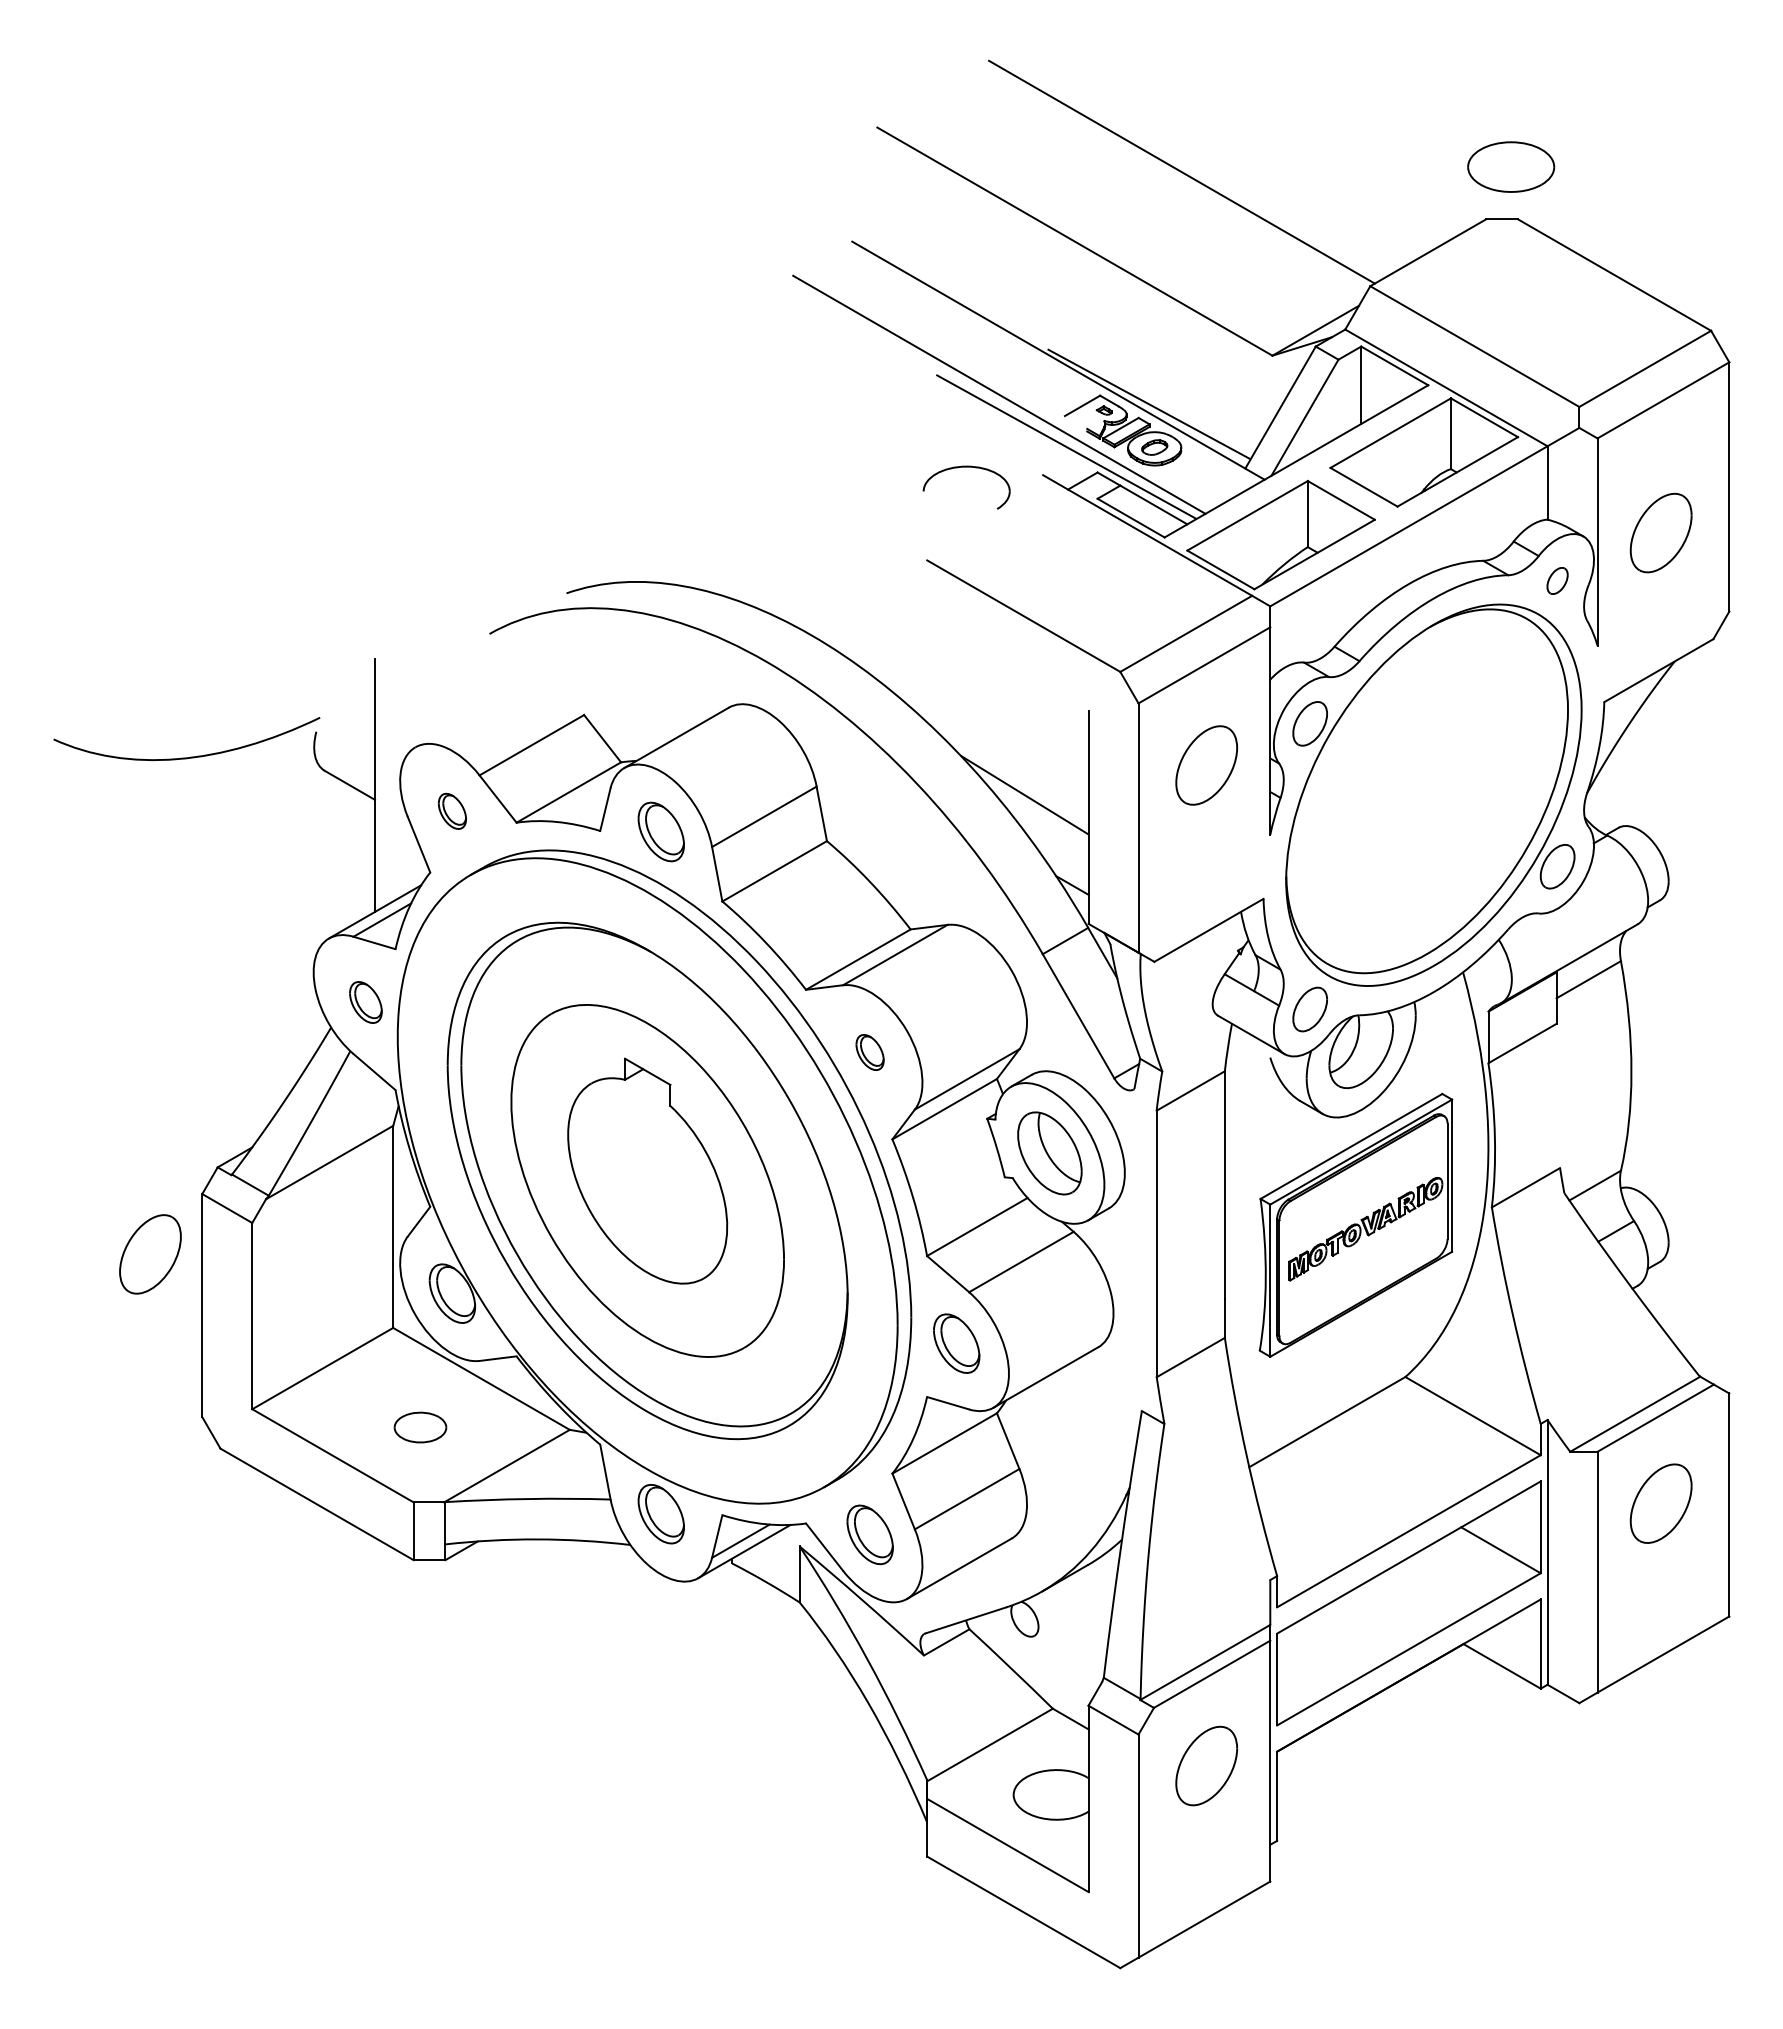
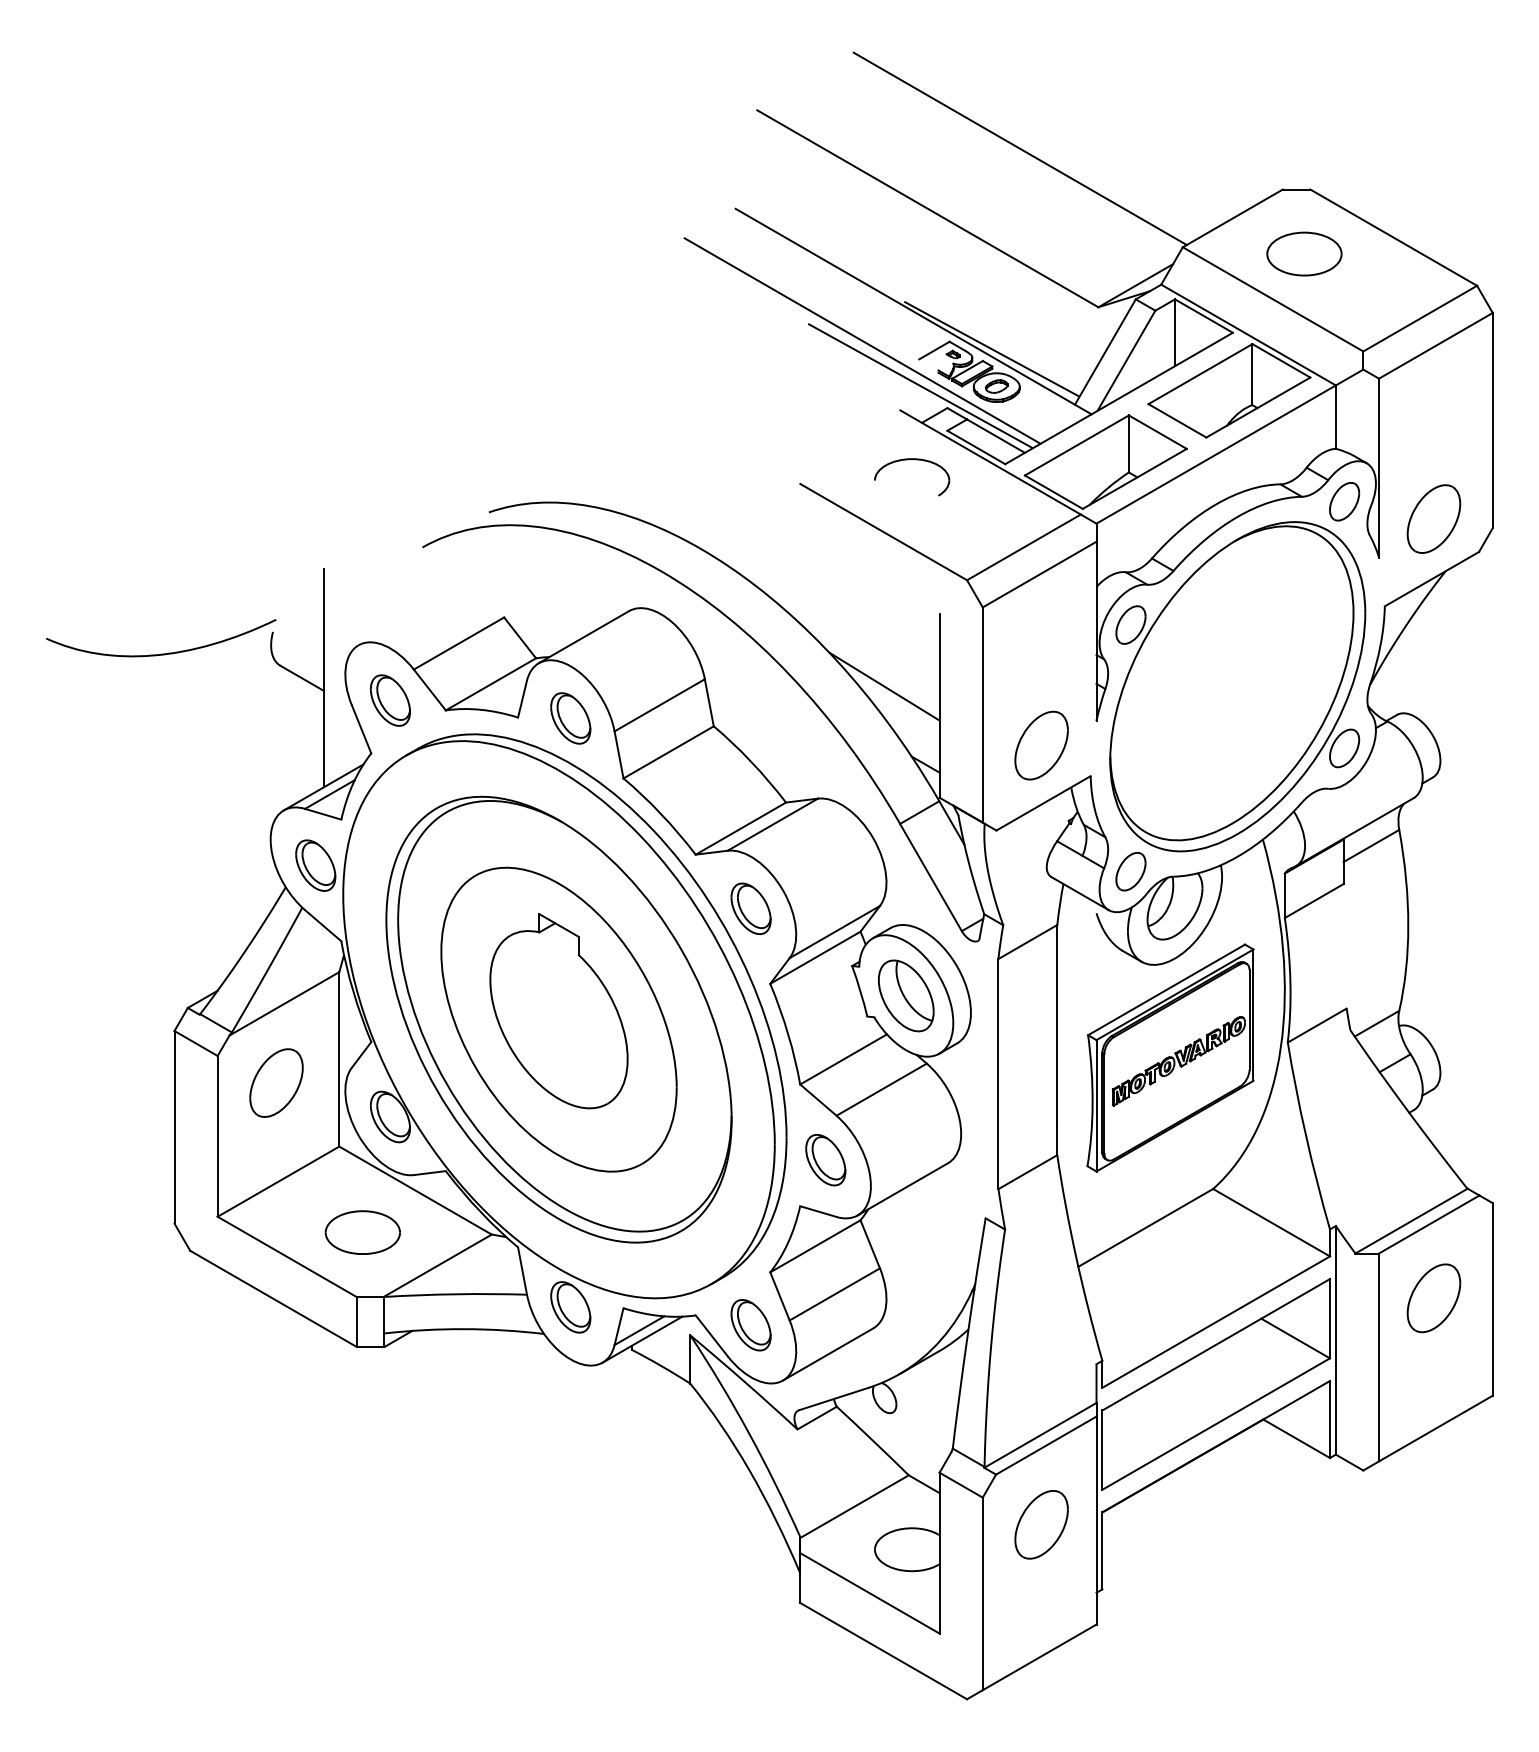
part: (1511, 166) -> (1304, 253), moved
part: (966, 467) -> (911, 459), moved
part: (1660, 532) -> (1433, 518), moved
part: (1557, 580) -> (1344, 501), size x1.67
part: (1206, 765) -> (1041, 745), moved
part: (452, 811) -> (390, 700), size x1.67
part: (365, 1002) -> (315, 865), size x1.43
part: (869, 1052) -> (750, 908), size x1.67
part: (150, 1254) -> (276, 1083), moved
part: (420, 1427) -> (362, 1232), size x1.67

